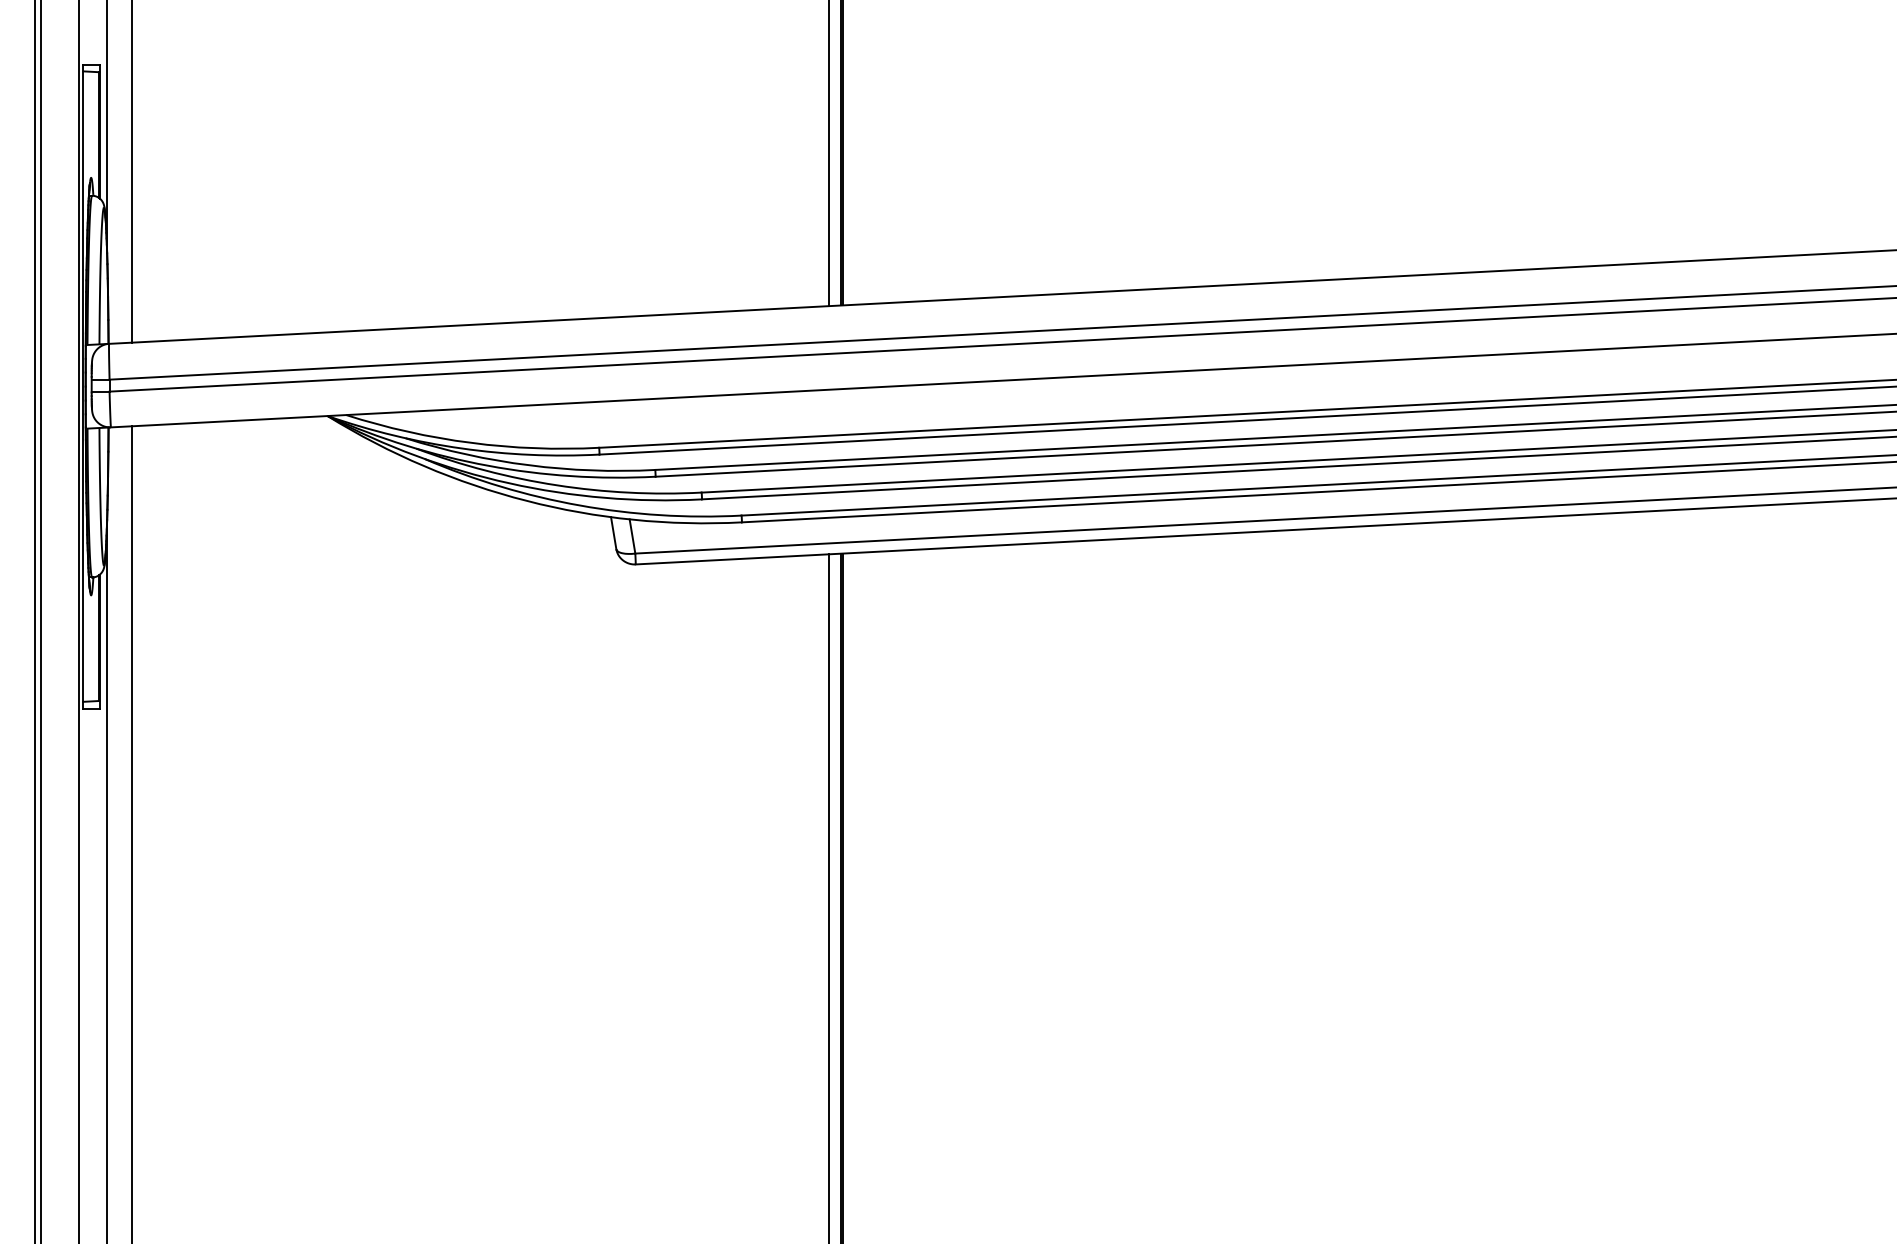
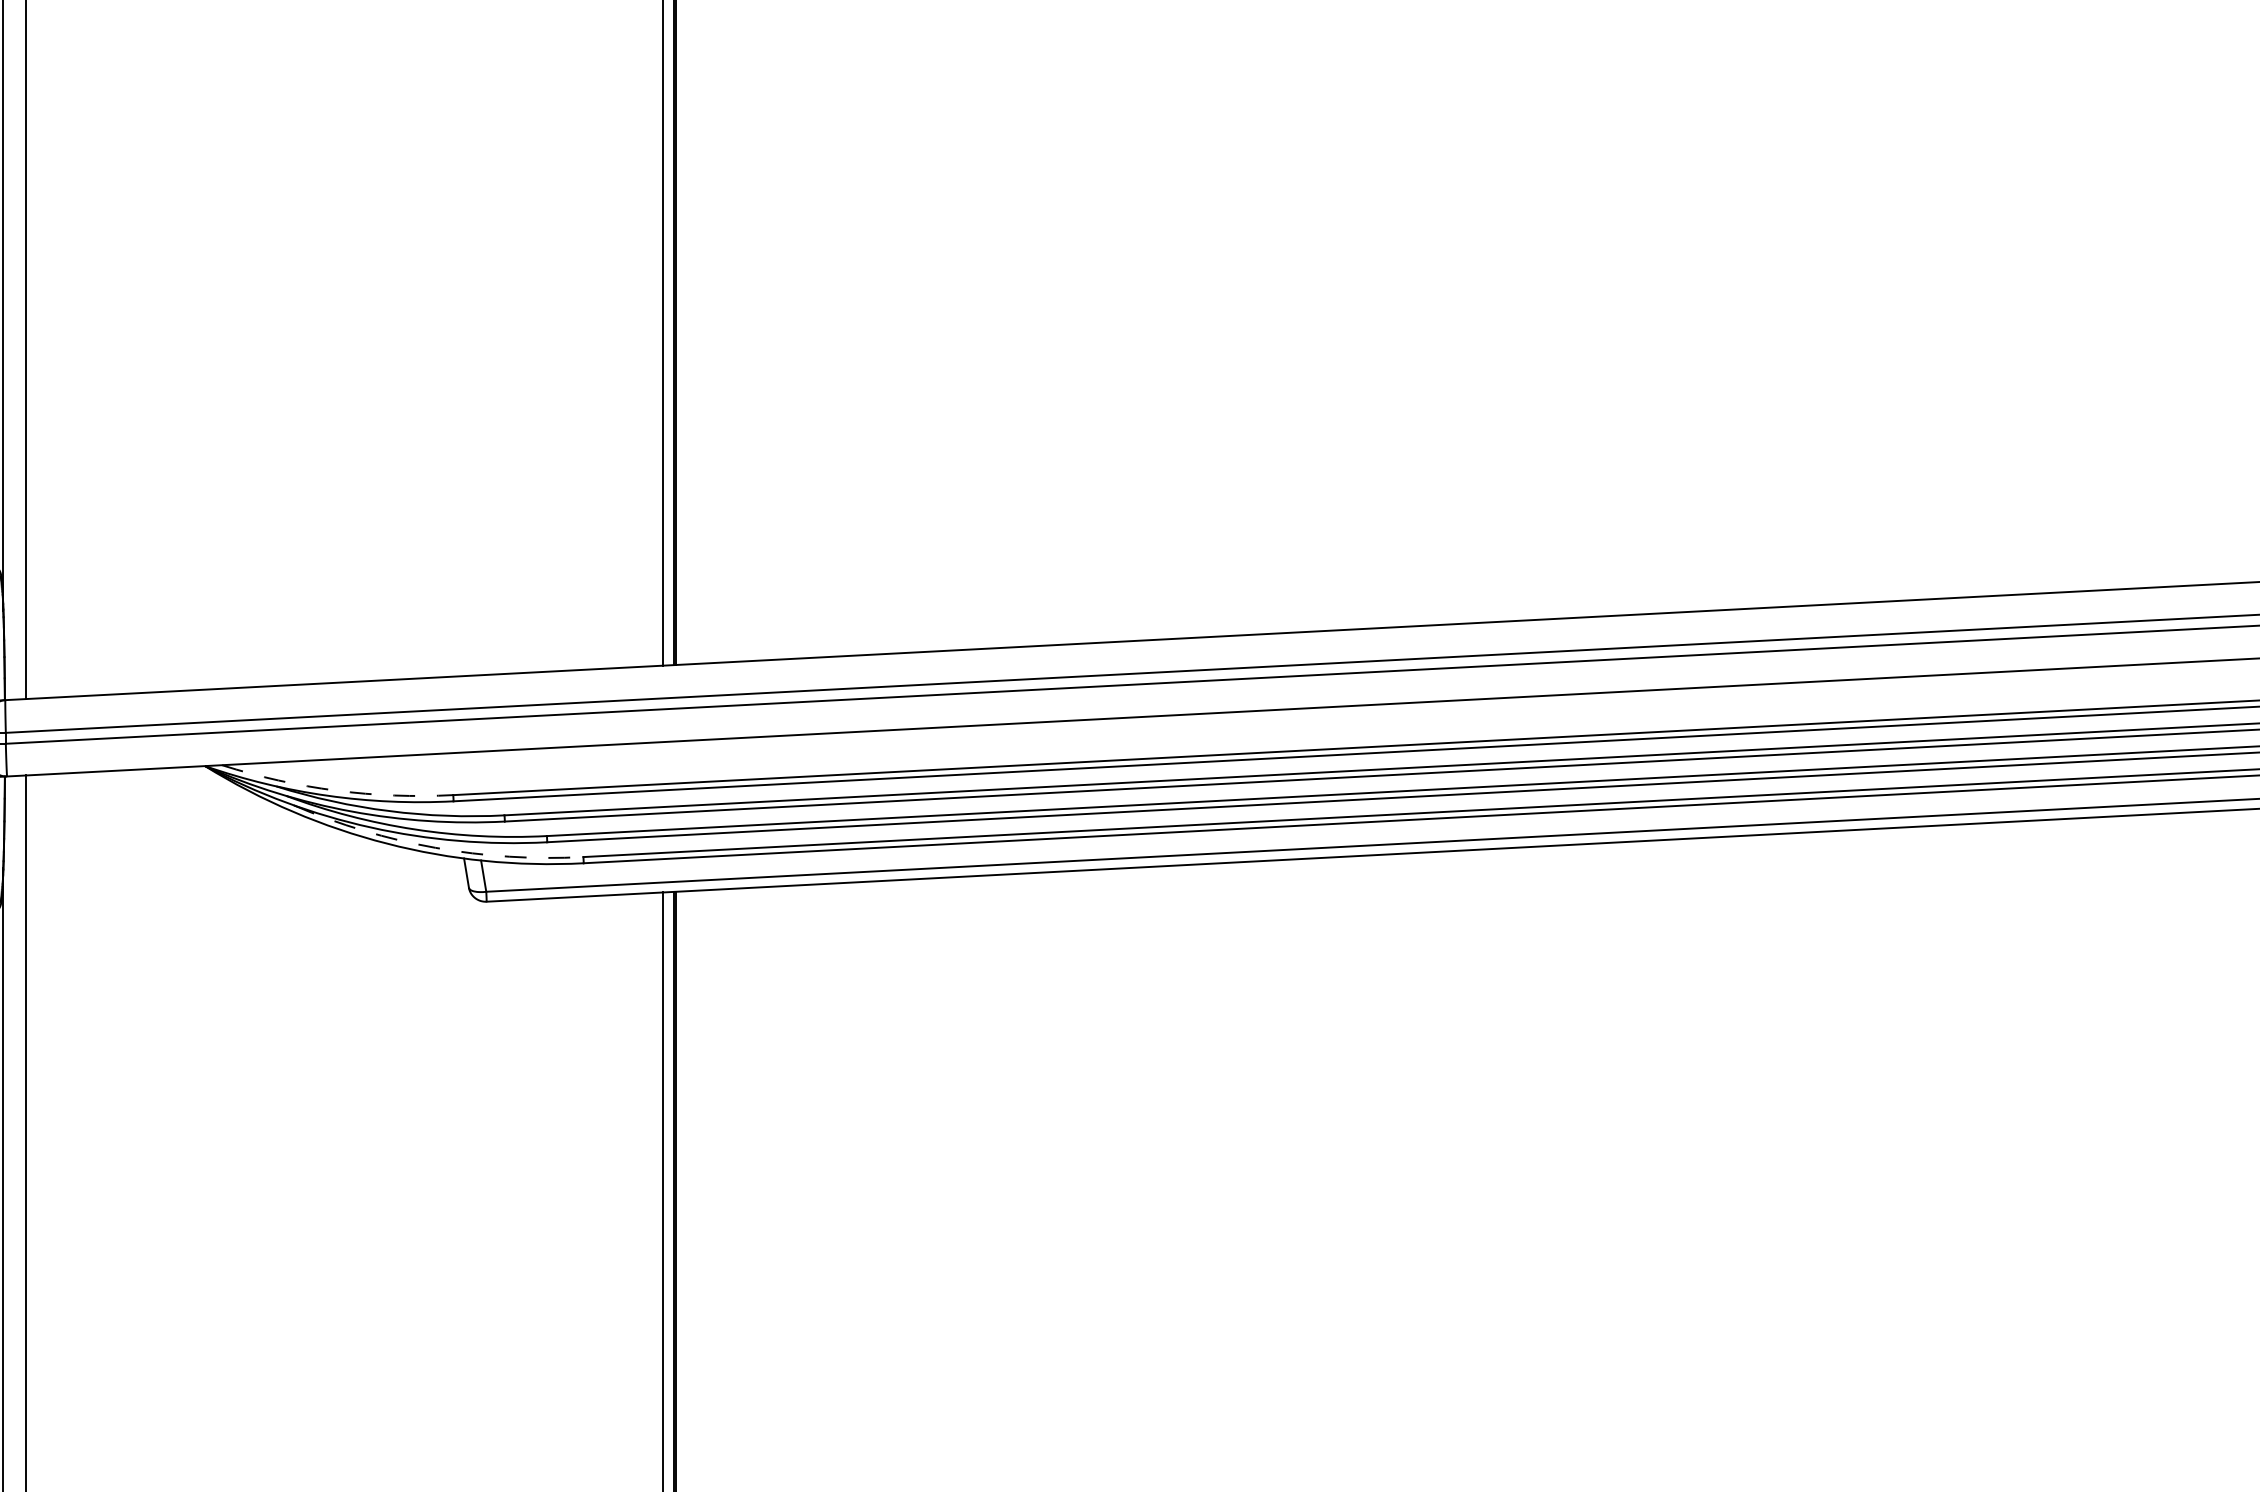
arc: (471, 442) -> (336, 790), solid -> dashed
arc: (579, 505) -> (435, 847), solid -> dashed

